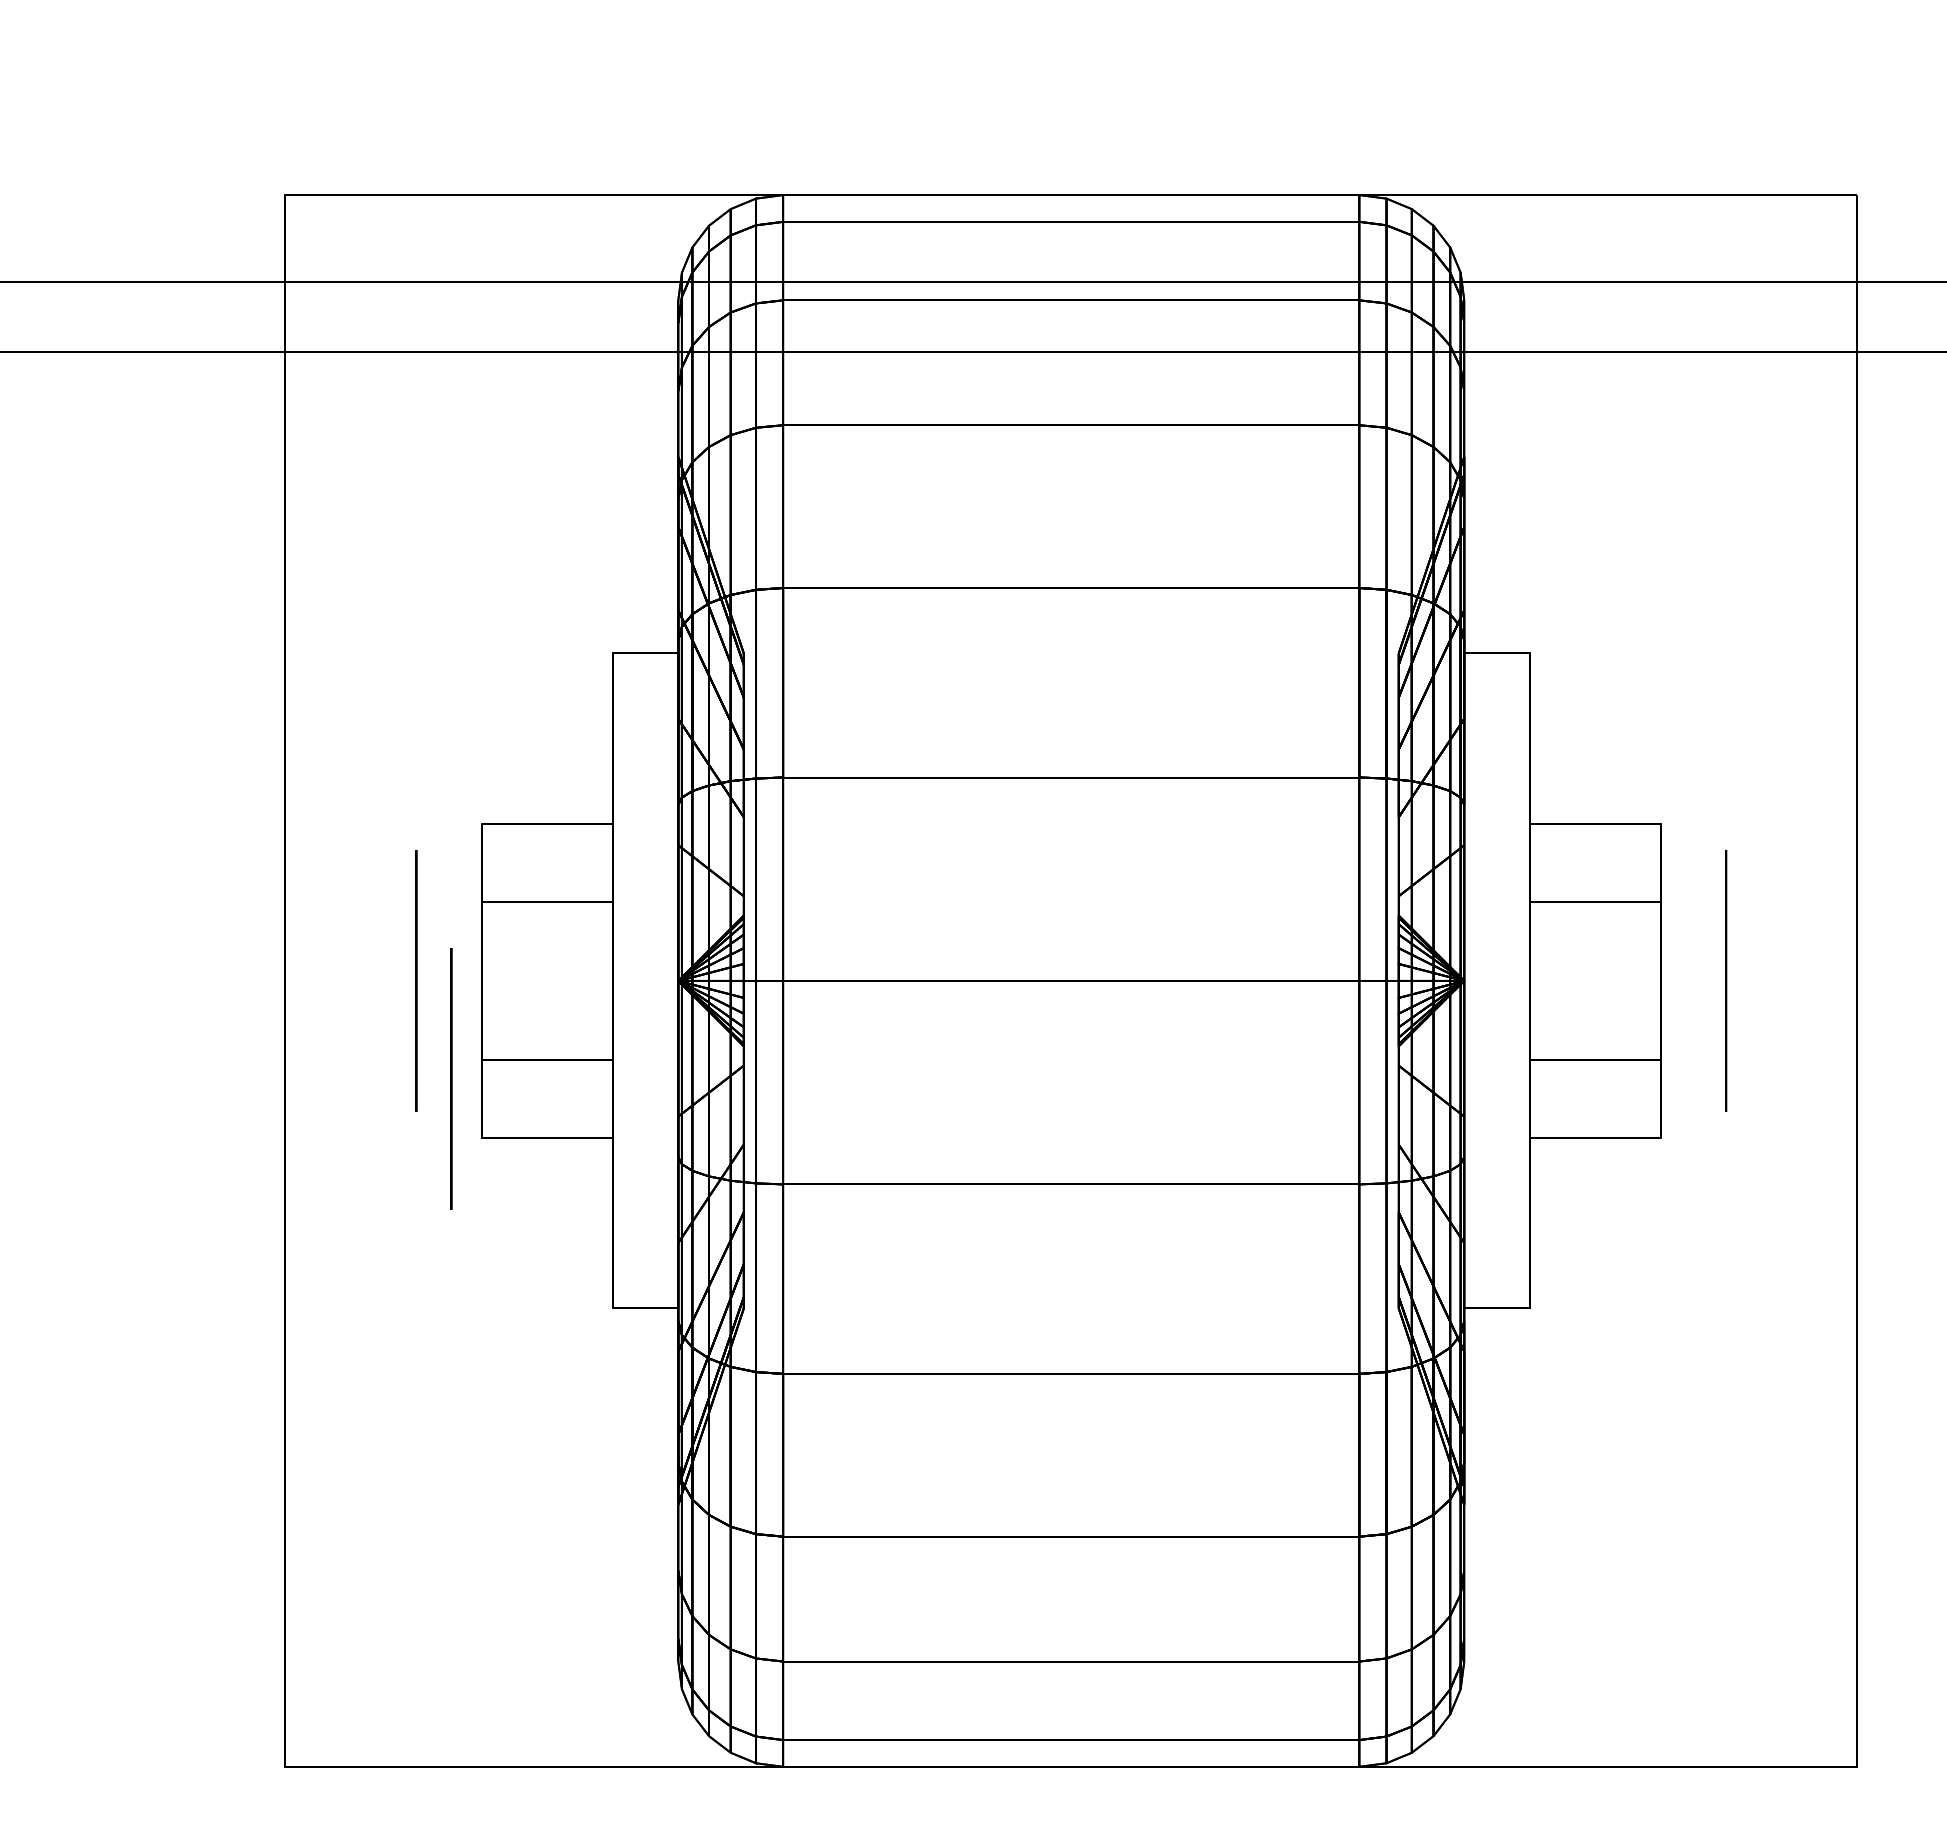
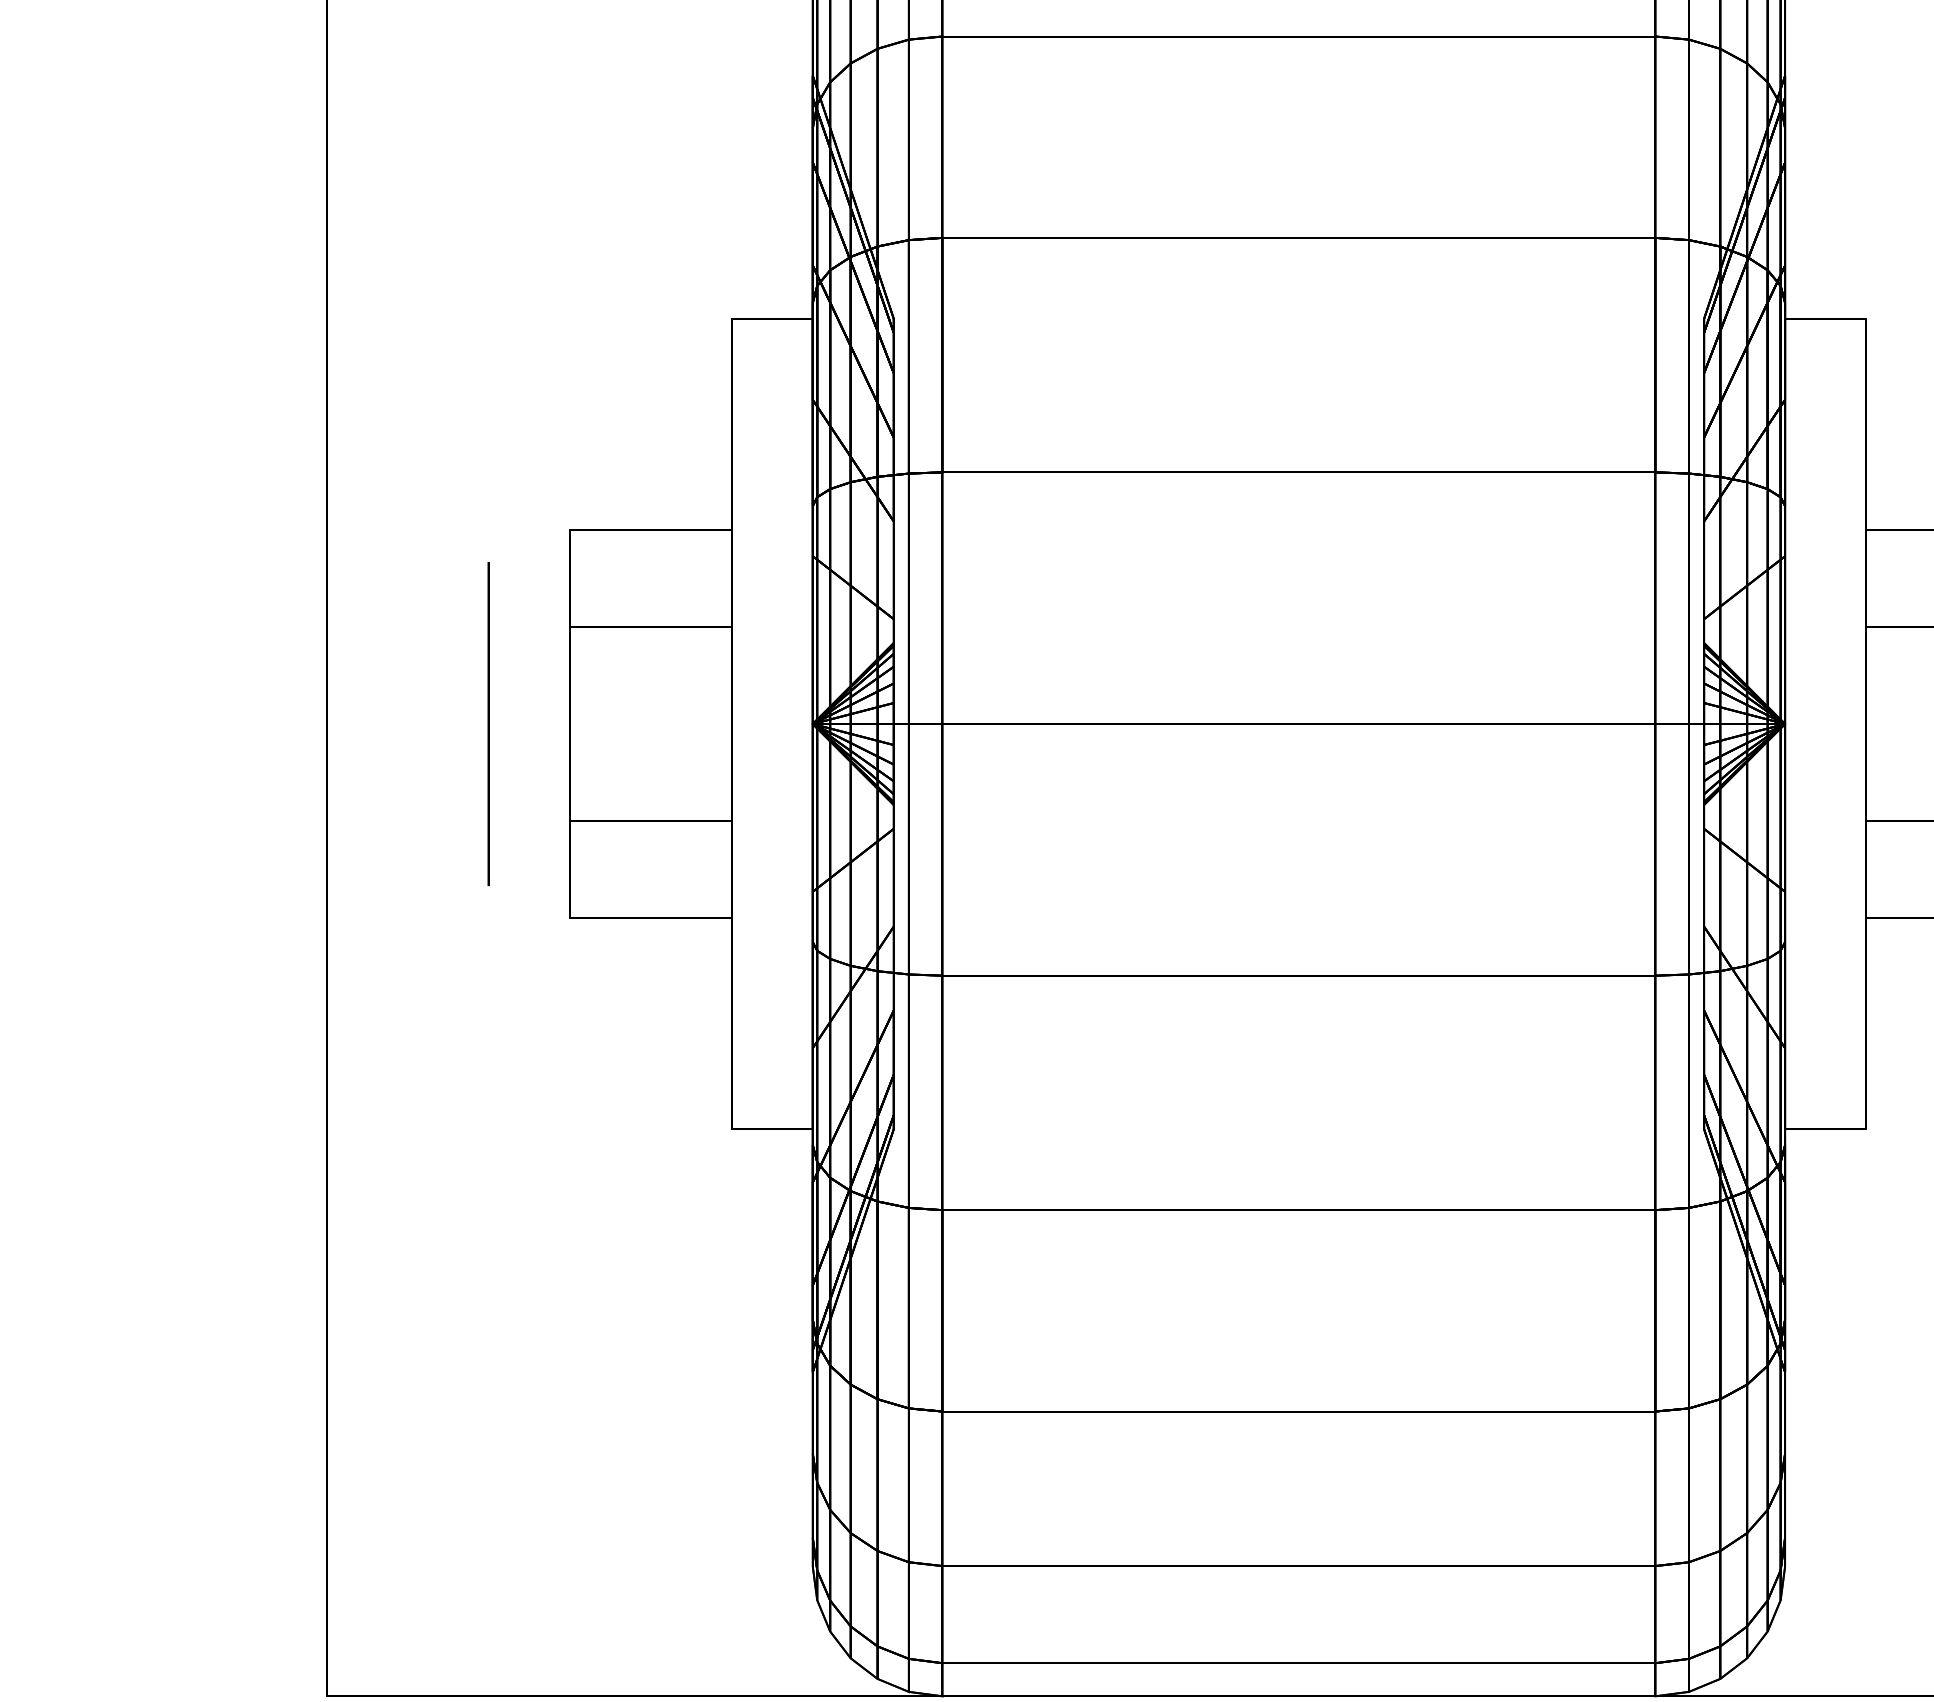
circle: (451, 1078) -> (532, 844), removed

